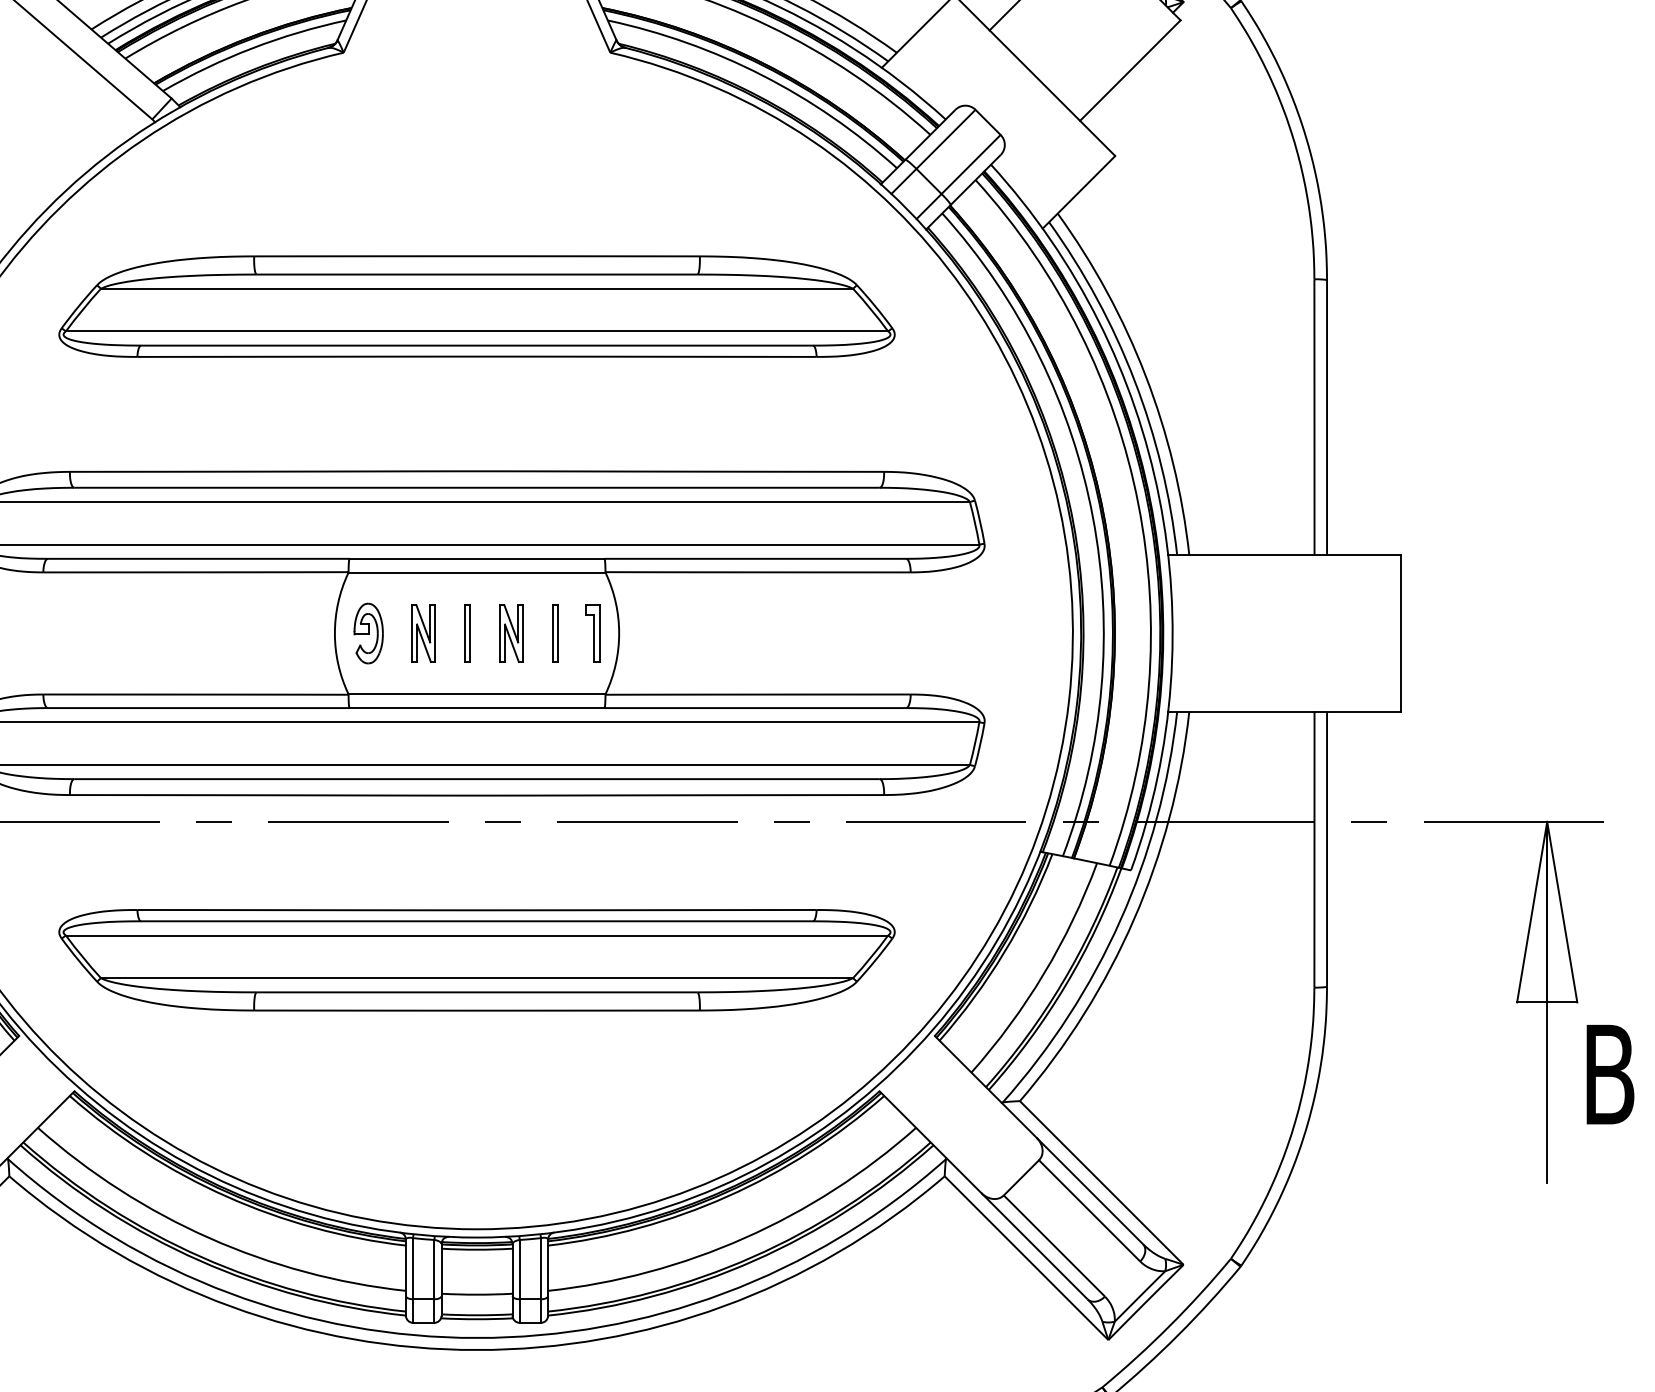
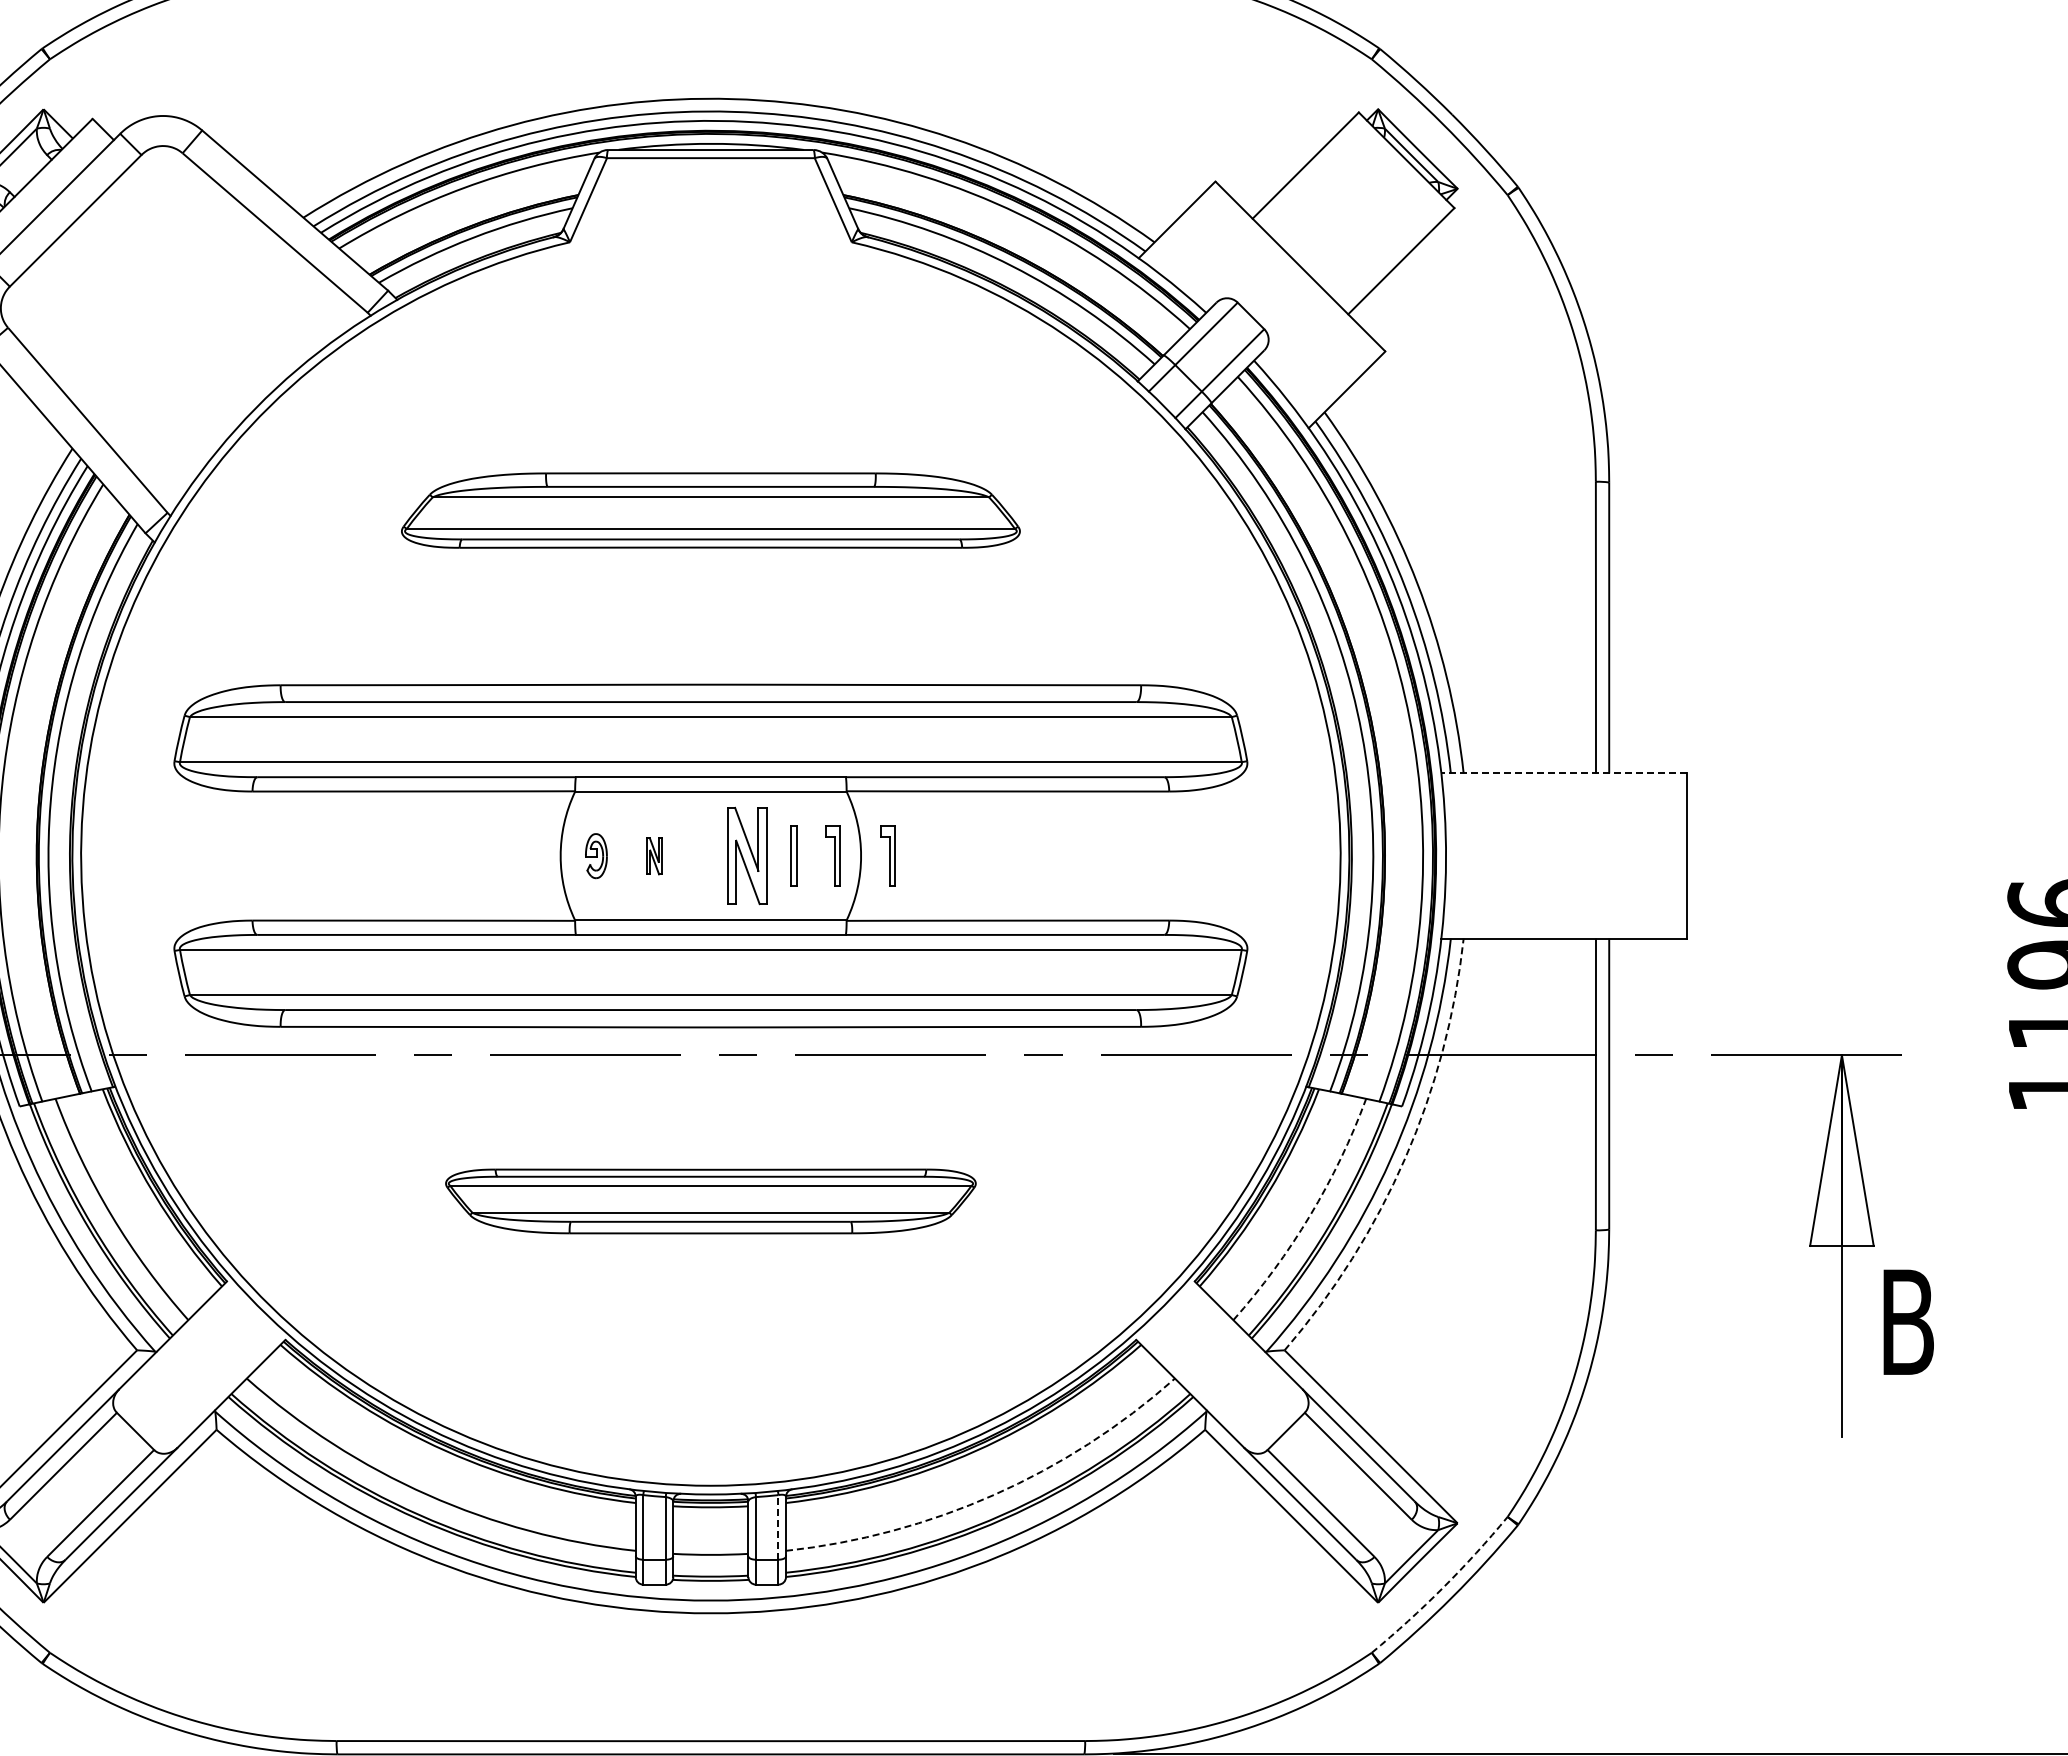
part: (476, 306) -> (710, 510), size x0.7
line: (1284, 555) -> (1564, 773), solid -> dashed
part: (368, 632) -> (596, 855), size x0.7
part: (467, 632) -> (700, 855), removed
part: (644, 632) -> (887, 855), added
part: (423, 633) -> (654, 856), size x0.6
part: (511, 633) -> (747, 856), size x1.6
arc: (1134, 919) -> (1405, 1158), solid -> dashed
part: (476, 960) -> (710, 1201), size x0.6
arc: (1044, 973) -> (1310, 1215), solid -> dashed
arc: (744, 1238) -> (993, 1495), solid -> dashed
line: (541, 1267) -> (778, 1526), solid -> dashed
arc: (1169, 1326) -> (1442, 1588), solid -> dashed

